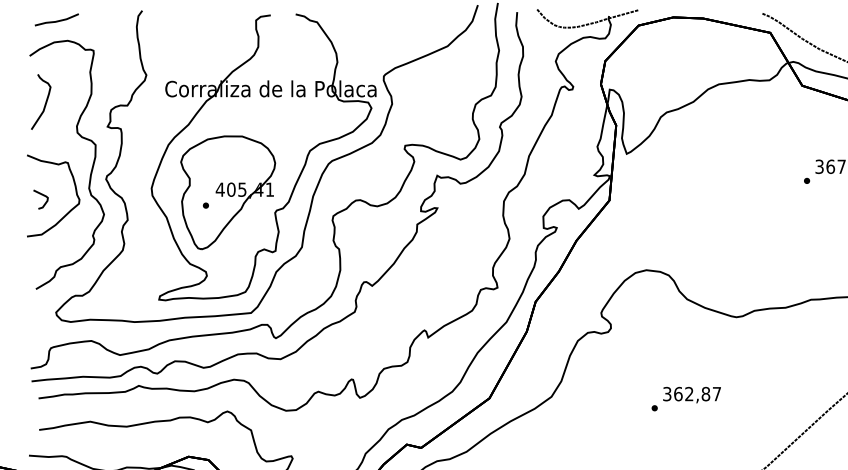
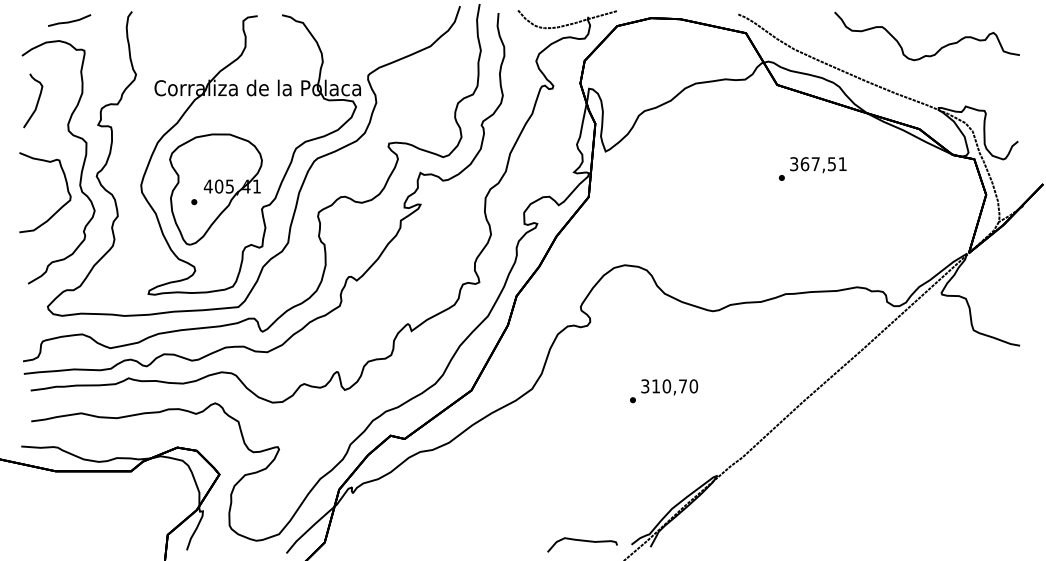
line: (56, 20) -> (69, 21), moved
curve: (42, 195) -> (34, 192), removed
text: (698, 394) -> (675, 386), 362,87 -> 310,70

